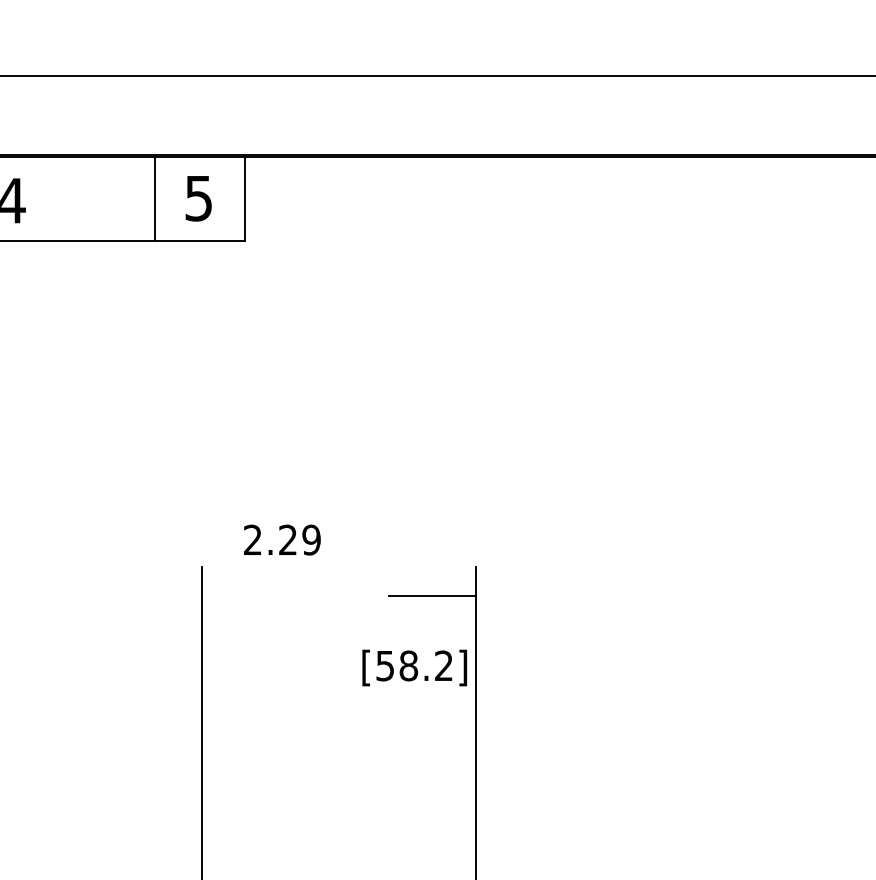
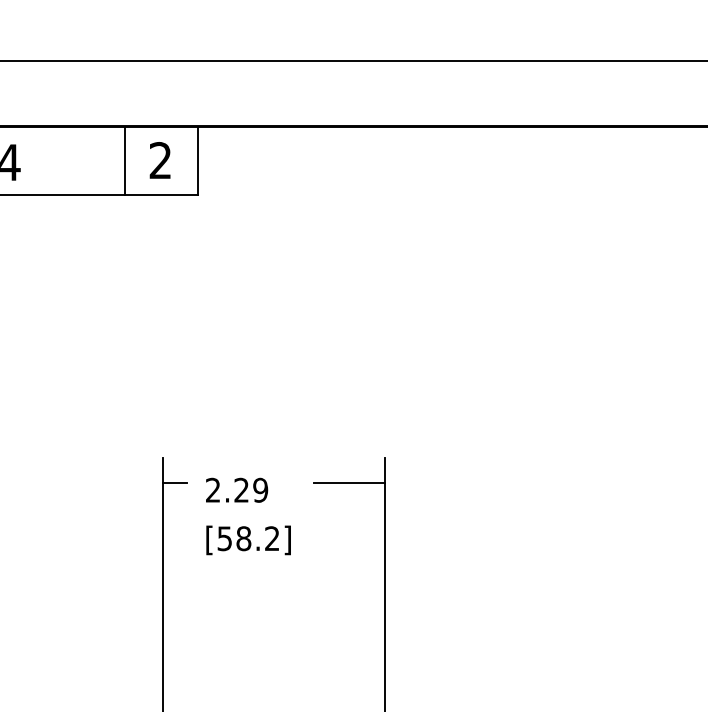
text: (198, 198) -> (160, 160), 5 -> 2
text: (282, 539) -> (237, 489), moved
line: (216, 596) -> (174, 482), added
text: (414, 667) -> (248, 539), moved

